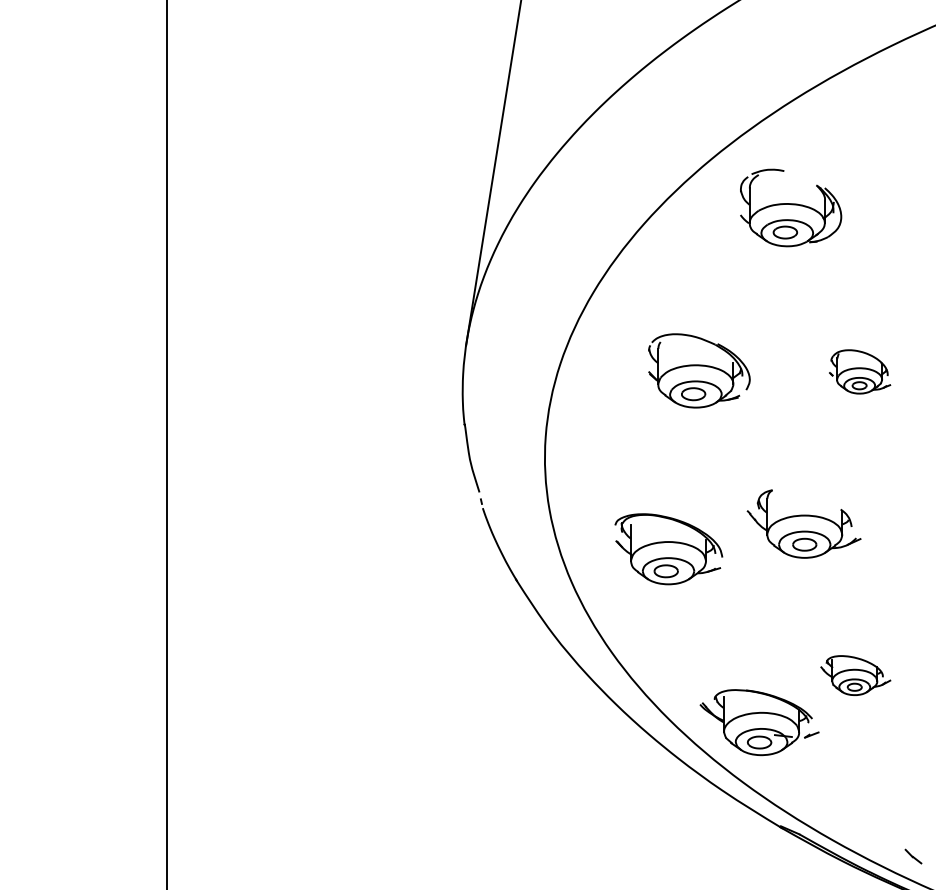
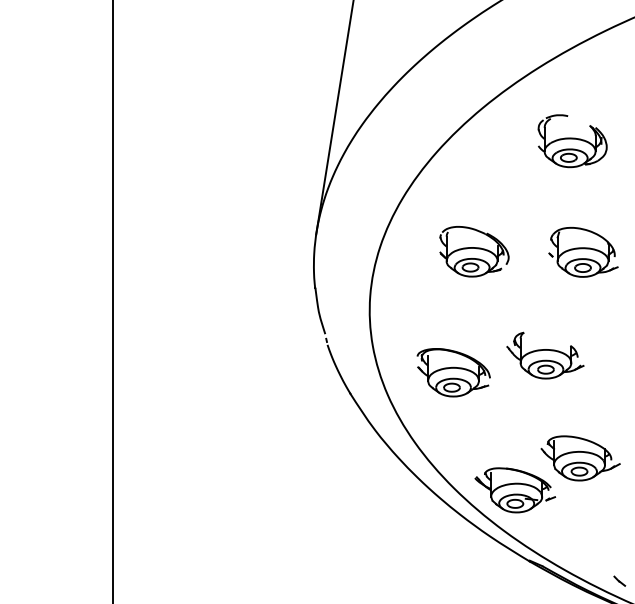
part: (790, 208) -> (572, 141), moved
part: (860, 372) -> (583, 252), size x1.67
part: (855, 675) -> (580, 458), size x1.67

